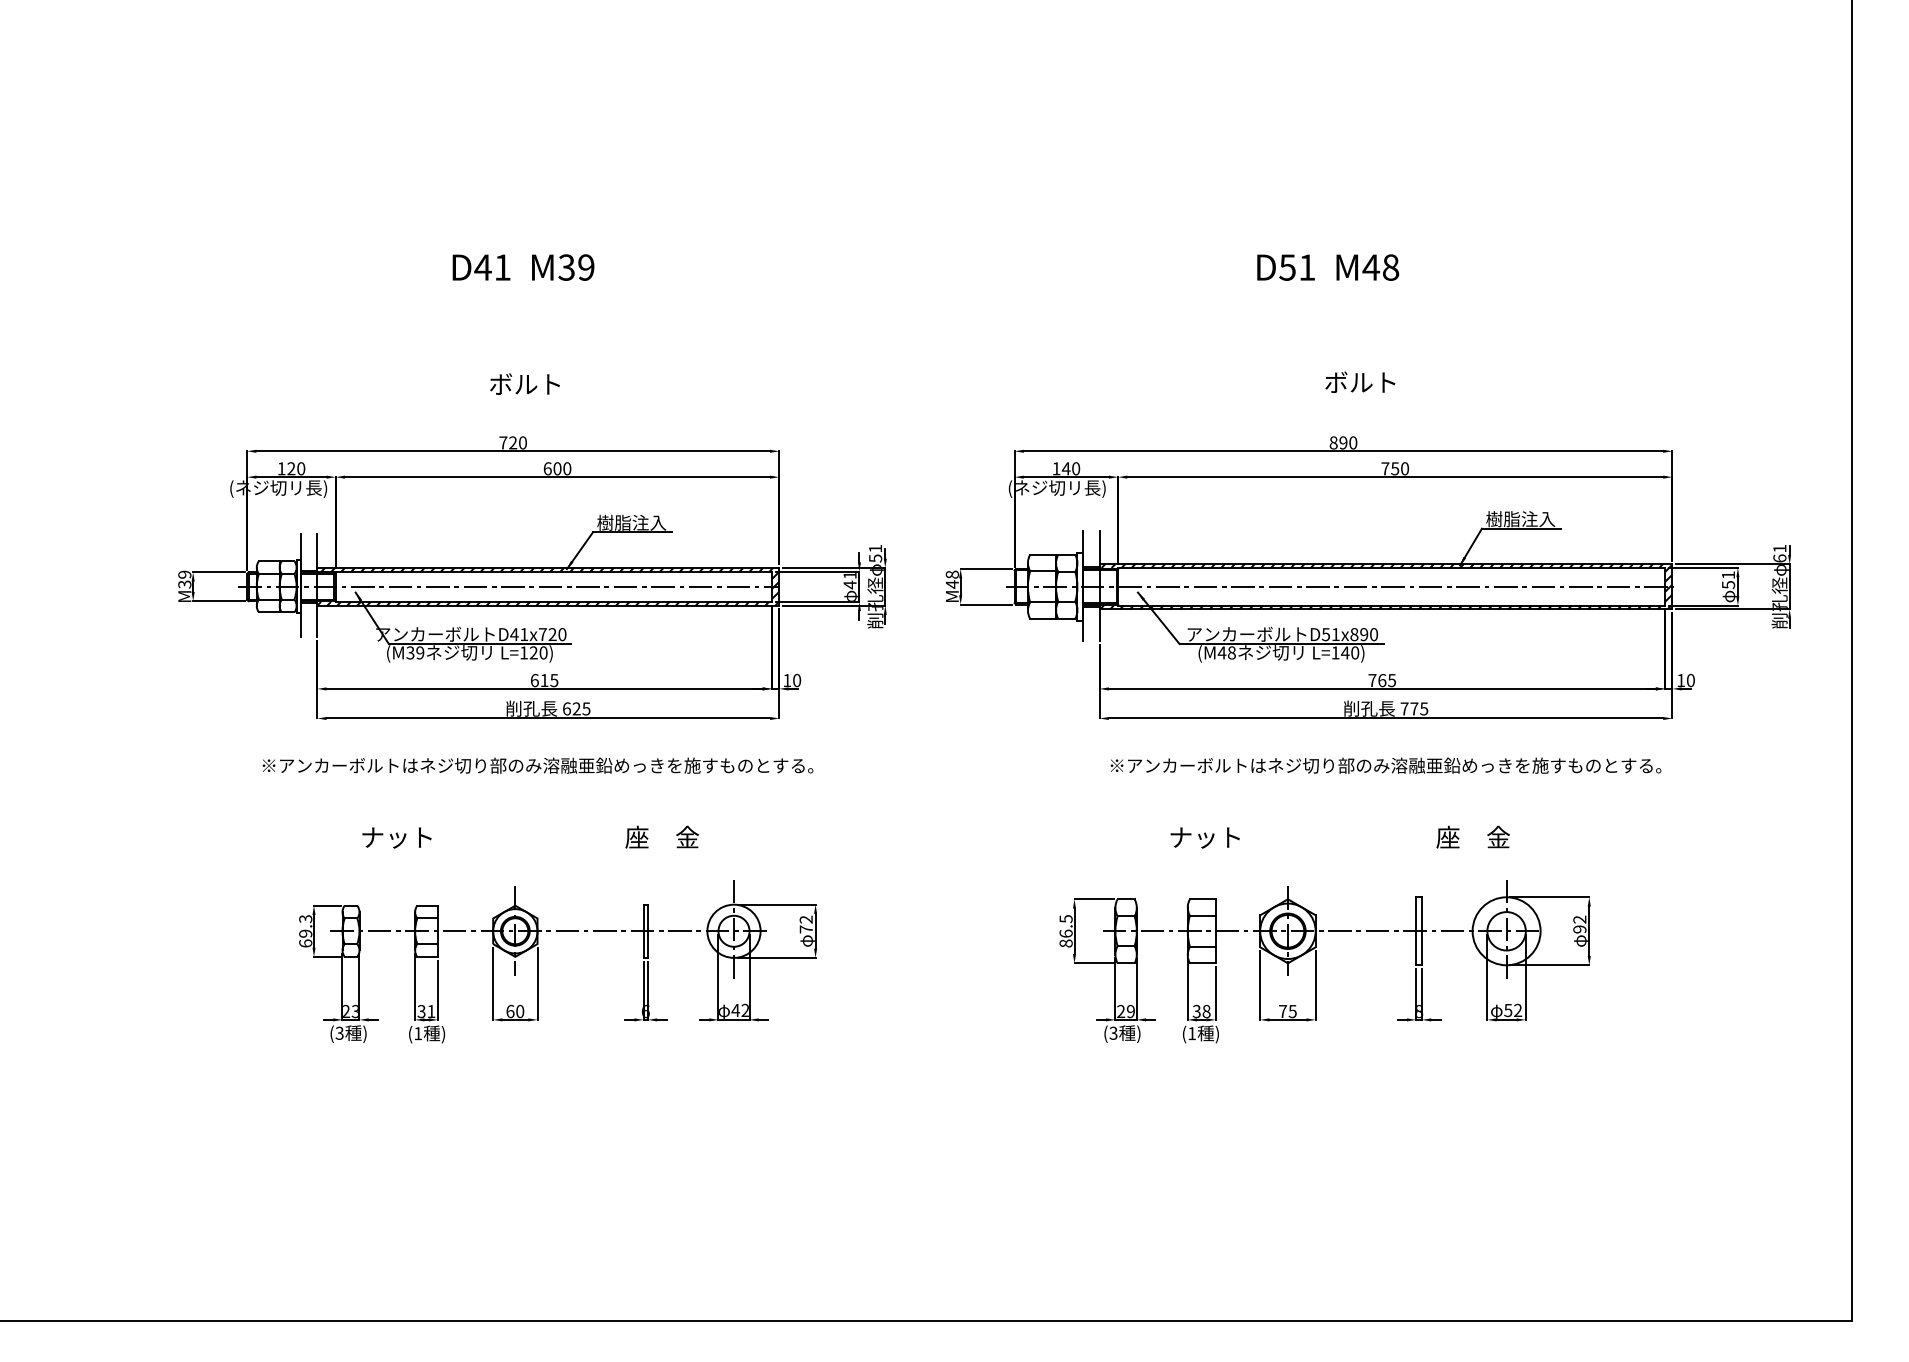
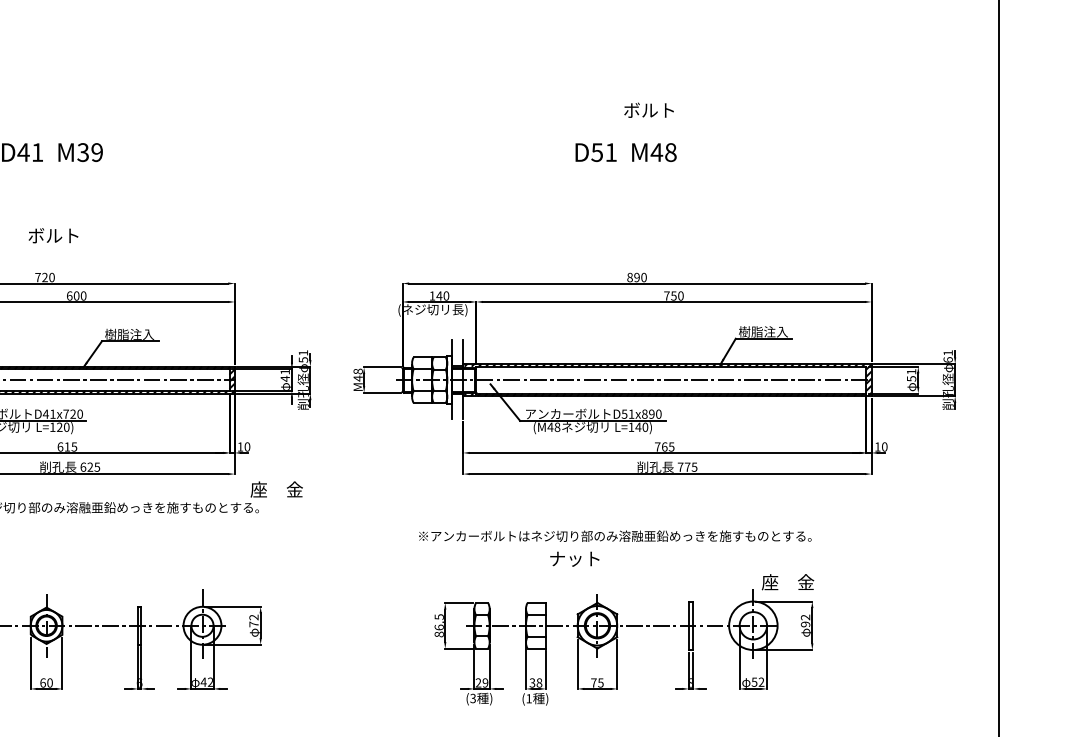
text: (1360, 381) -> (649, 109), moved
text: (1385, 765) -> (614, 536), moved
text: (661, 836) -> (276, 489), moved
text: (1472, 836) -> (787, 581), moved
text: (1204, 837) -> (574, 558), moved

